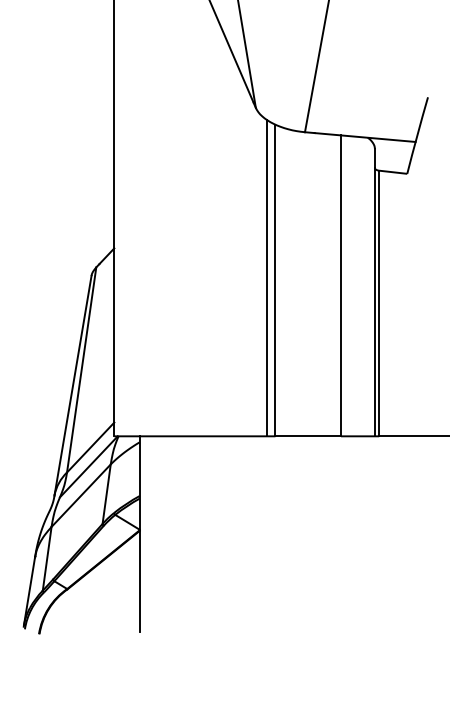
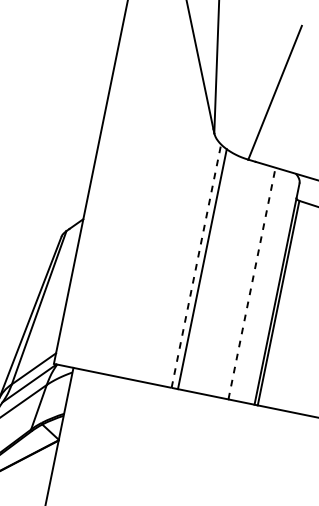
line: (267, 277) -> (196, 265), solid -> dashed
line: (341, 285) -> (252, 283), solid -> dashed

